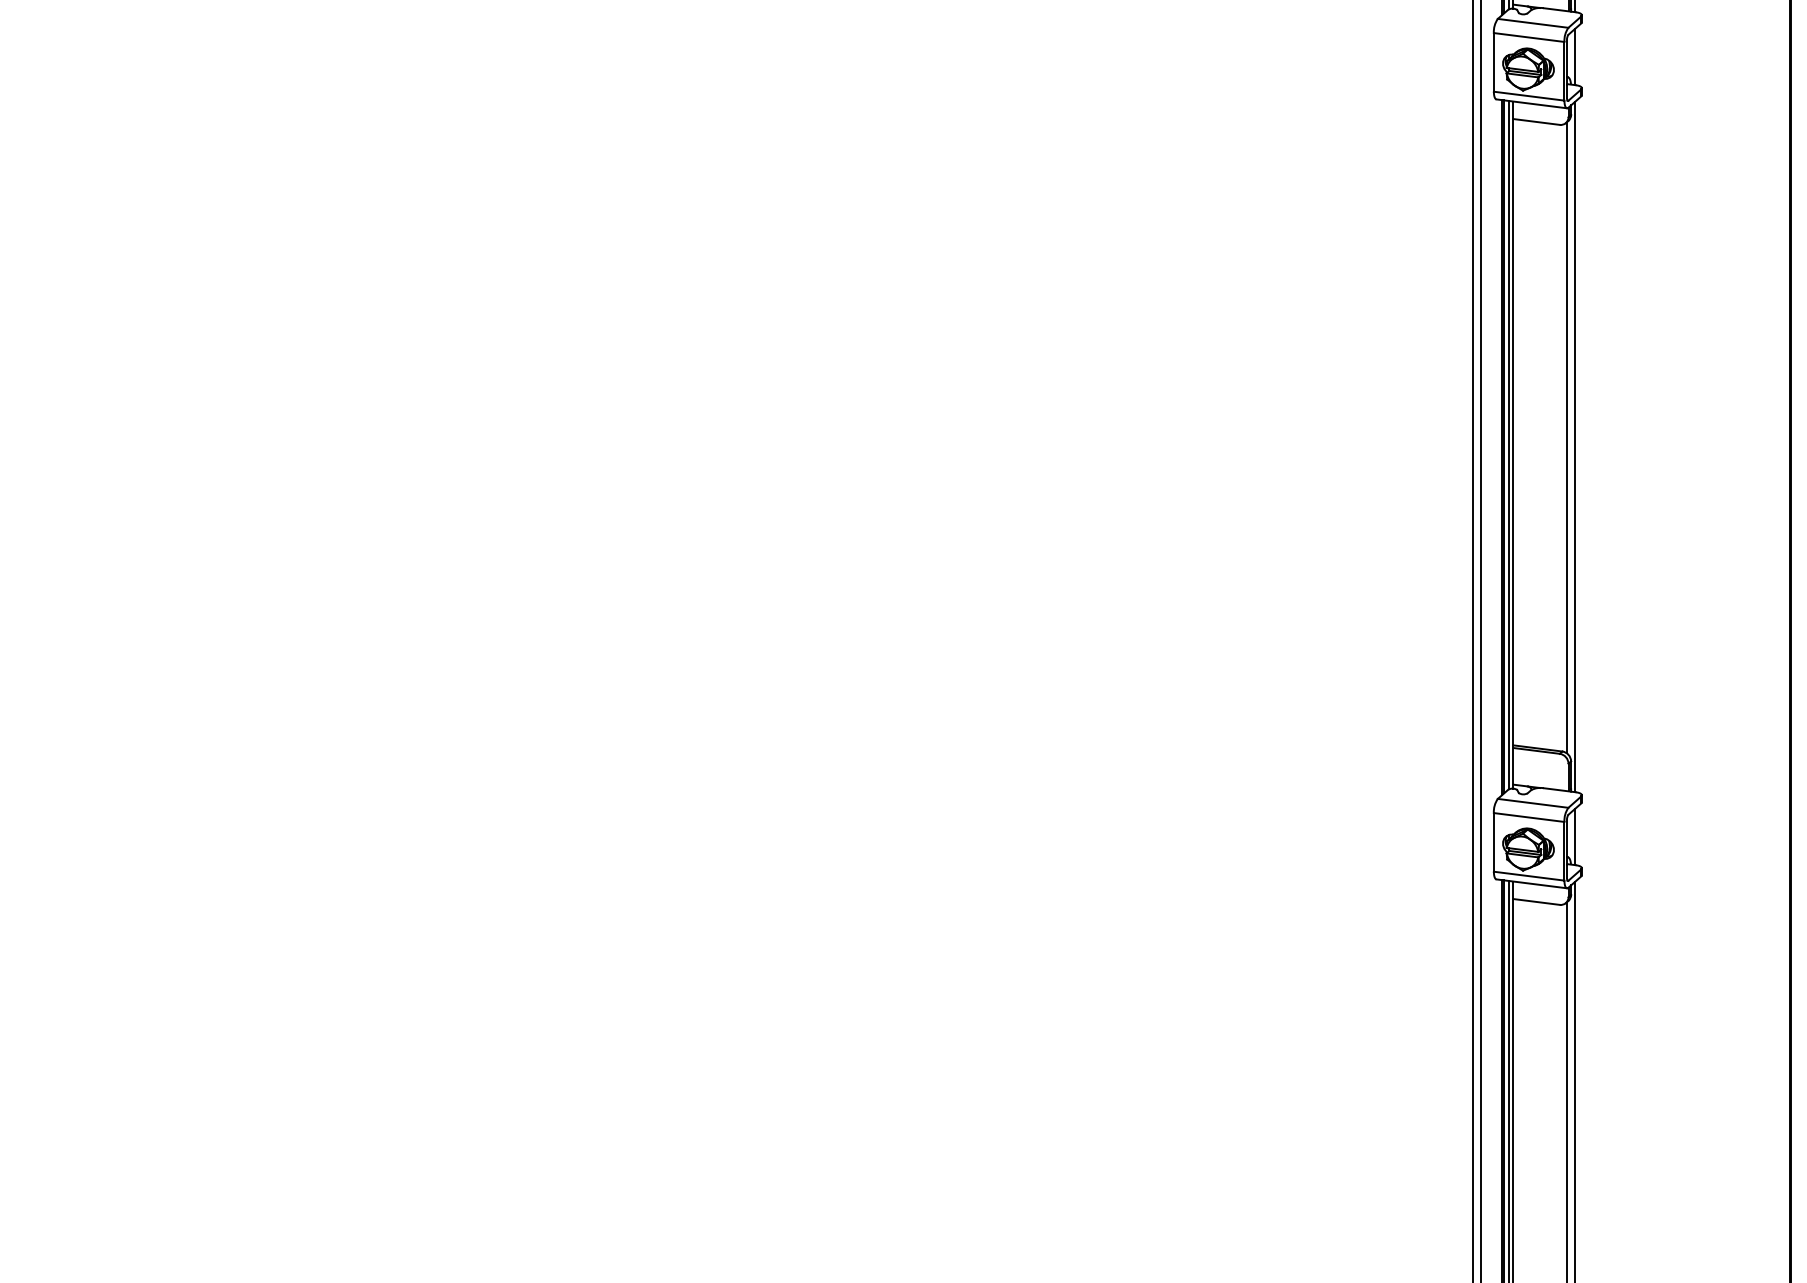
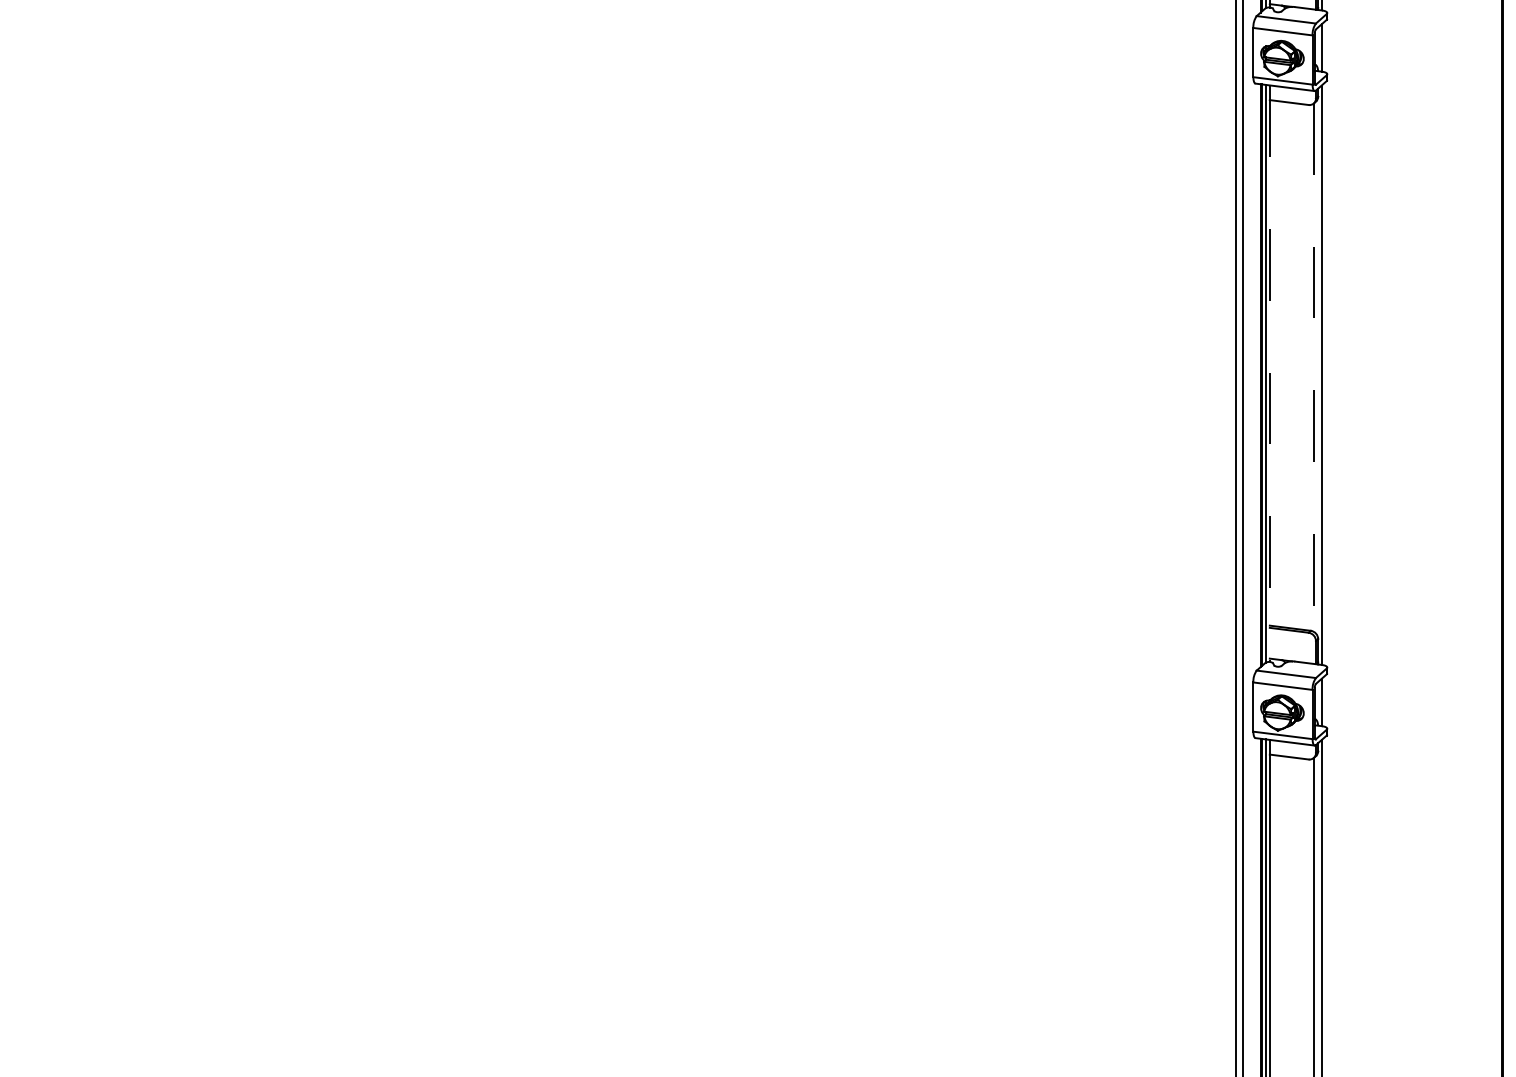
line: (1566, 438) -> (1314, 368), solid -> dashed
line: (1513, 445) -> (1269, 374), solid -> dashed

